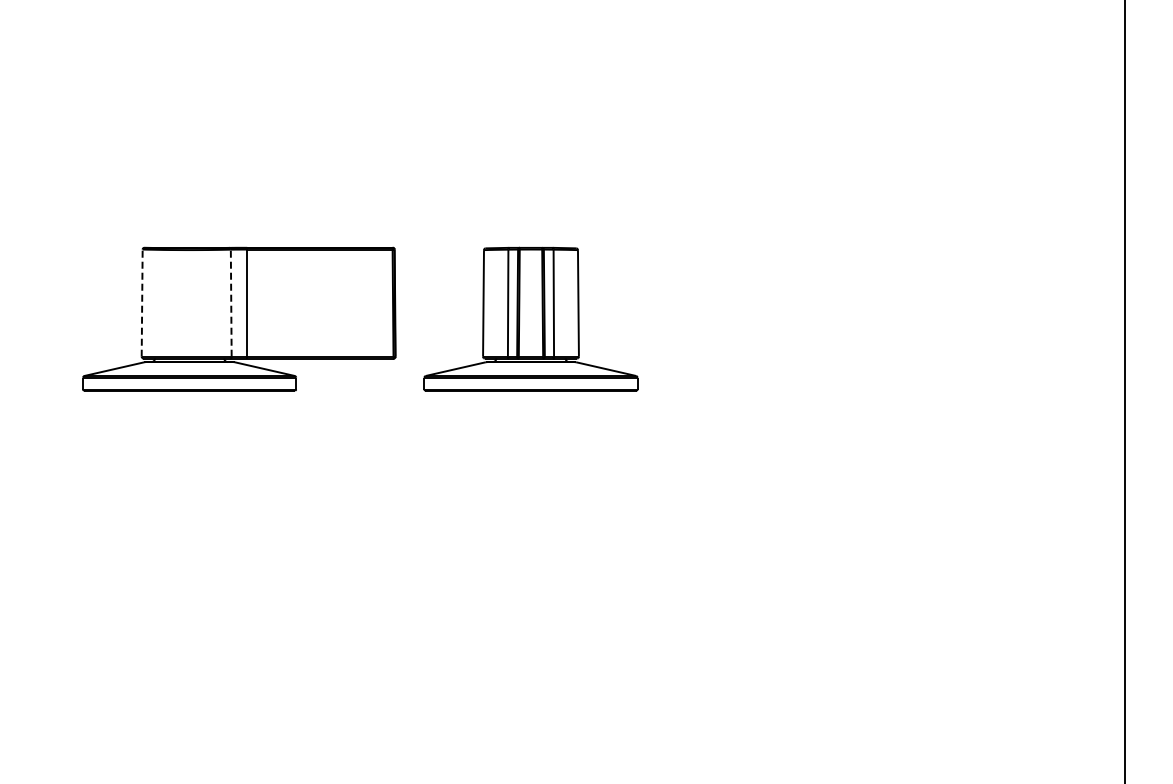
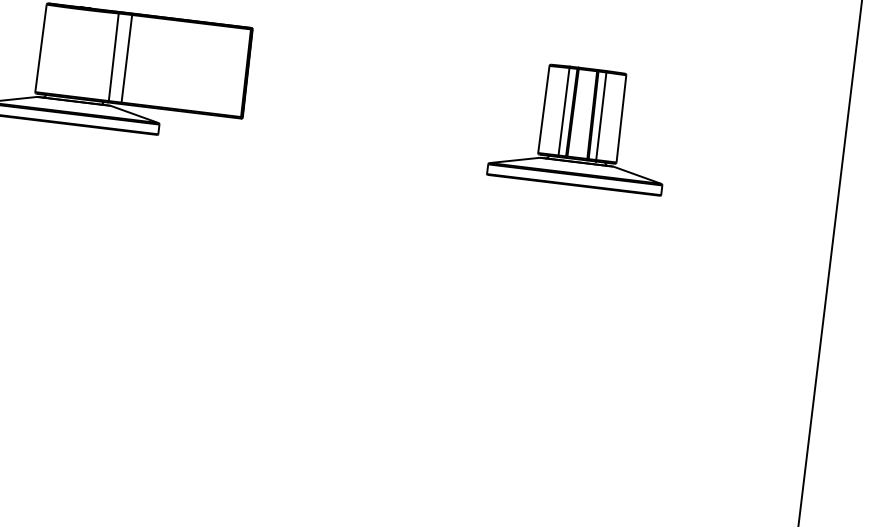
line: (142, 303) -> (41, 48), dashed -> solid
line: (231, 303) -> (113, 57), dashed -> solid
part: (530, 318) -> (580, 126), moved

